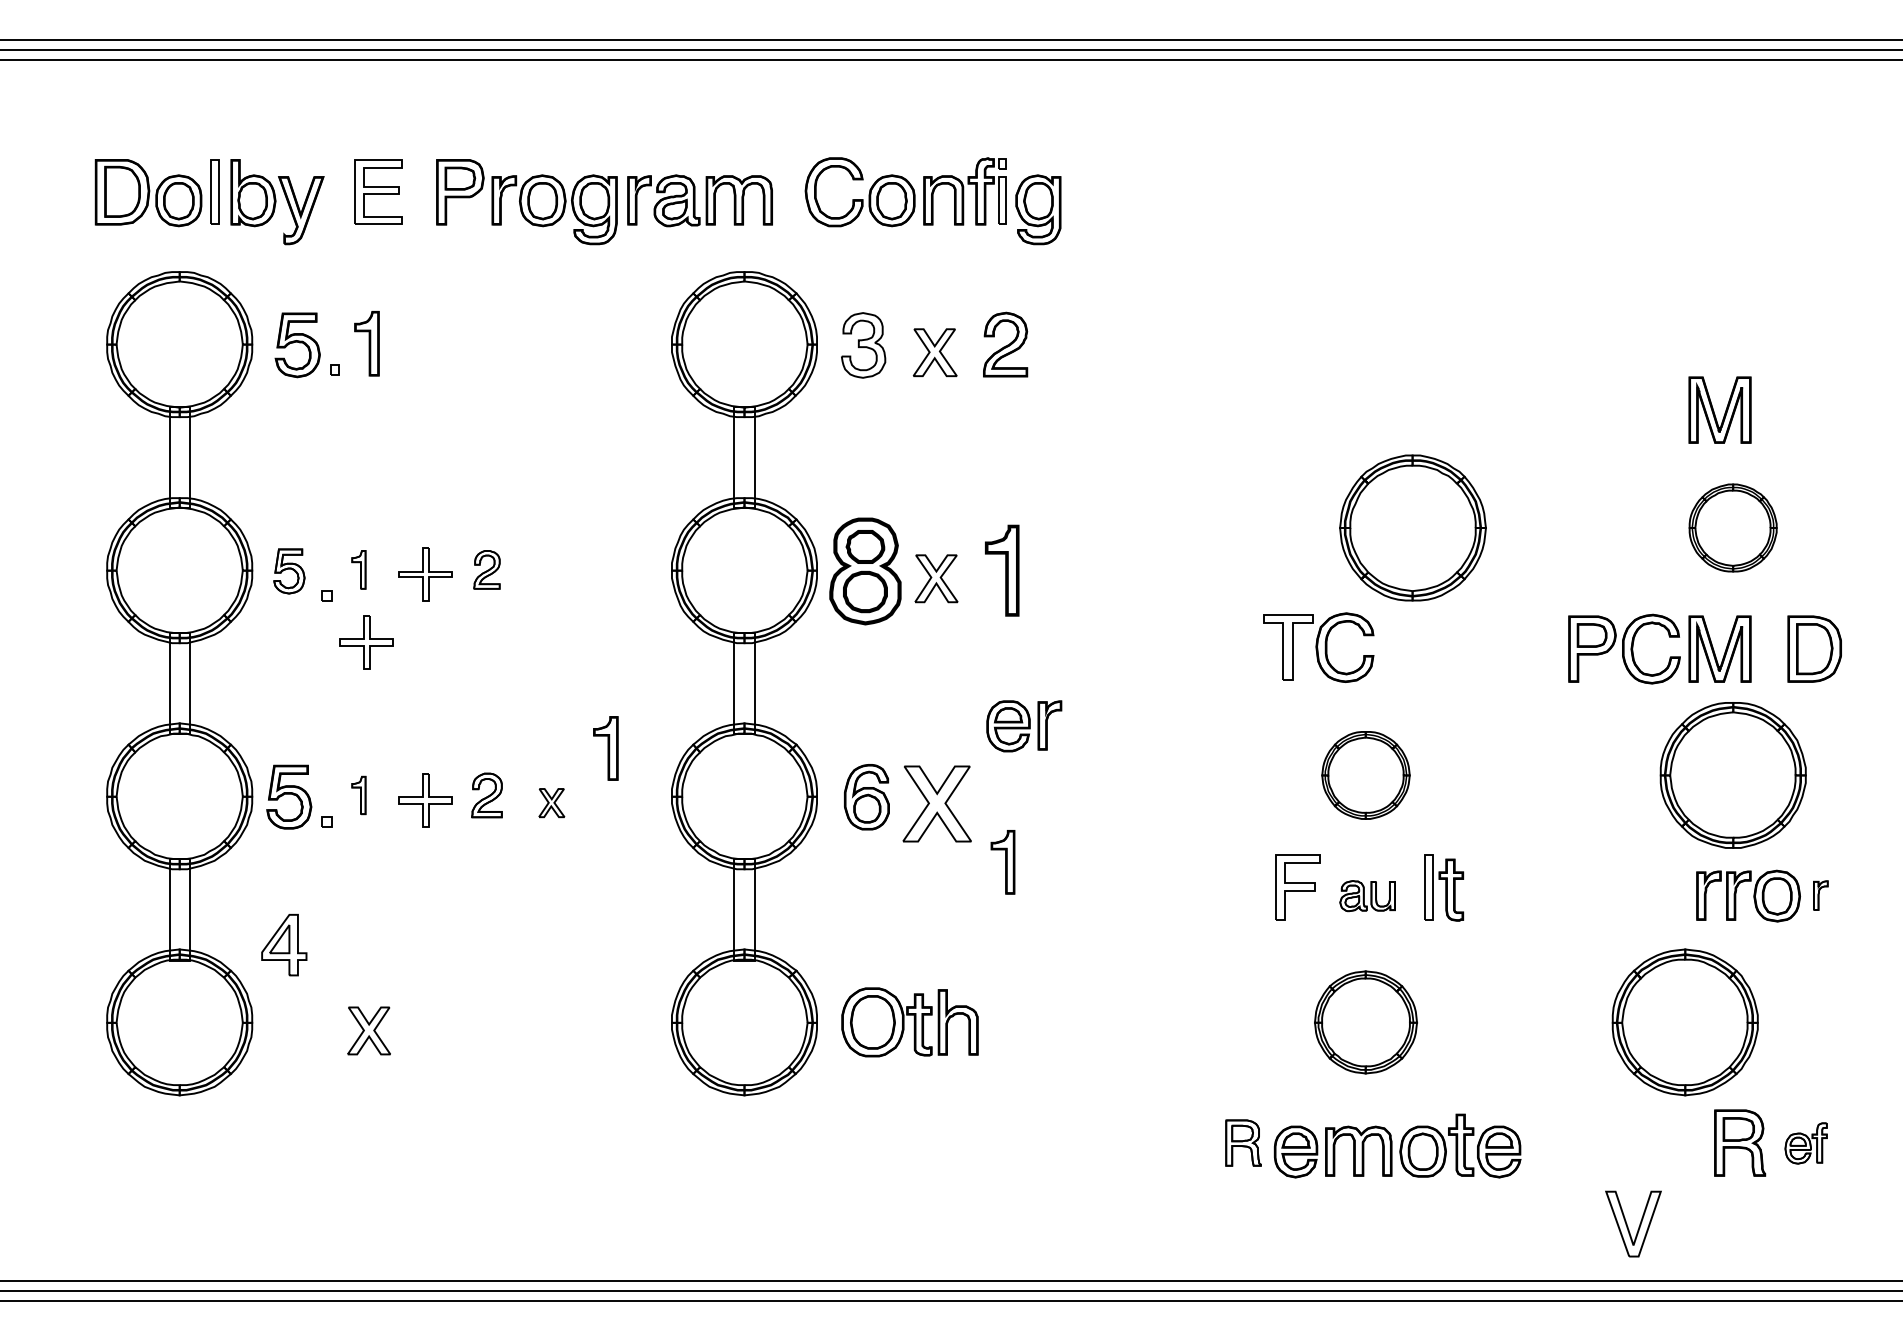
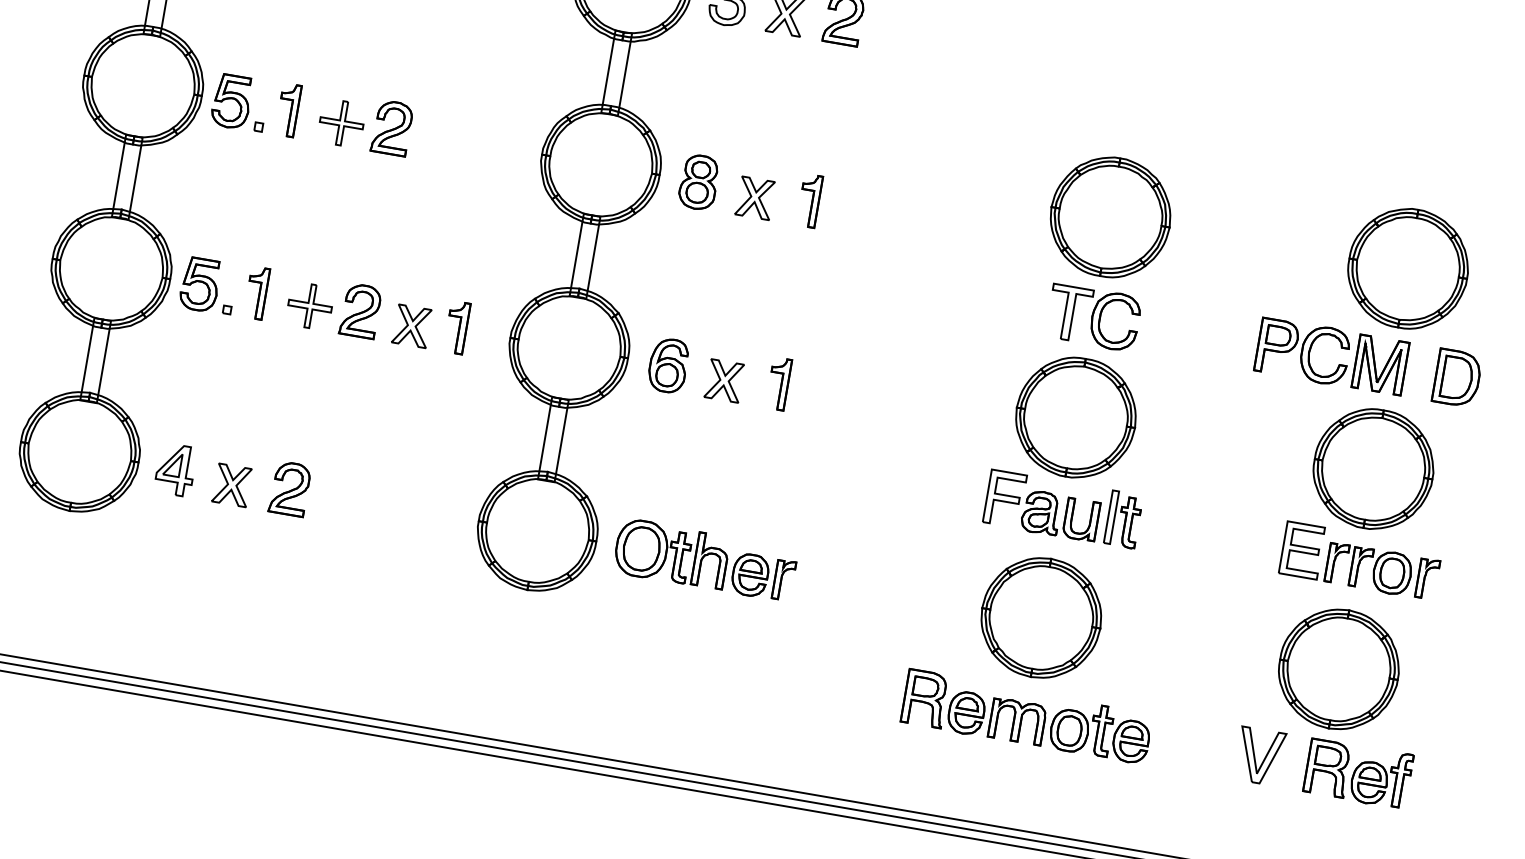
part: (1719, 409) -> (1413, 170), removed
part: (1412, 527) -> (1110, 216), moved
part: (1732, 527) -> (1407, 268), size x1.67
part: (358, 569) -> (288, 109), size x1.67
part: (486, 569) -> (391, 127), size x1.67
part: (1001, 570) -> (809, 200), size x0.71
part: (289, 571) -> (231, 101), size x1.43
part: (865, 571) -> (698, 182), size x0.62
part: (366, 642) -> (284, 170), removed
part: (1318, 647) -> (1093, 317), moved
part: (1024, 726) -> (763, 577), moved
part: (605, 748) -> (456, 327), moved
part: (1365, 775) -> (1075, 417), size x1.67
part: (358, 795) -> (256, 293), size x1.67
part: (486, 795) -> (360, 310), size x1.43
part: (551, 802) -> (411, 325), size x1.67
part: (937, 803) -> (724, 380), size x0.62
part: (1002, 862) -> (778, 383), moved
part: (1664, 887) -> (1302, 550), added
part: (1367, 895) -> (1060, 515), size x1.67
part: (1820, 895) -> (1427, 578), size x1.67
part: (284, 945) -> (175, 470), moved
part: (438, 1022) -> (289, 488), added
part: (1365, 1022) -> (1040, 617), size x1.43
part: (1684, 1022) -> (1338, 669), moved
part: (1243, 1142) -> (925, 698), size x1.43
part: (1805, 1143) -> (1380, 777), size x1.67
part: (1633, 1223) -> (1259, 755), moved

